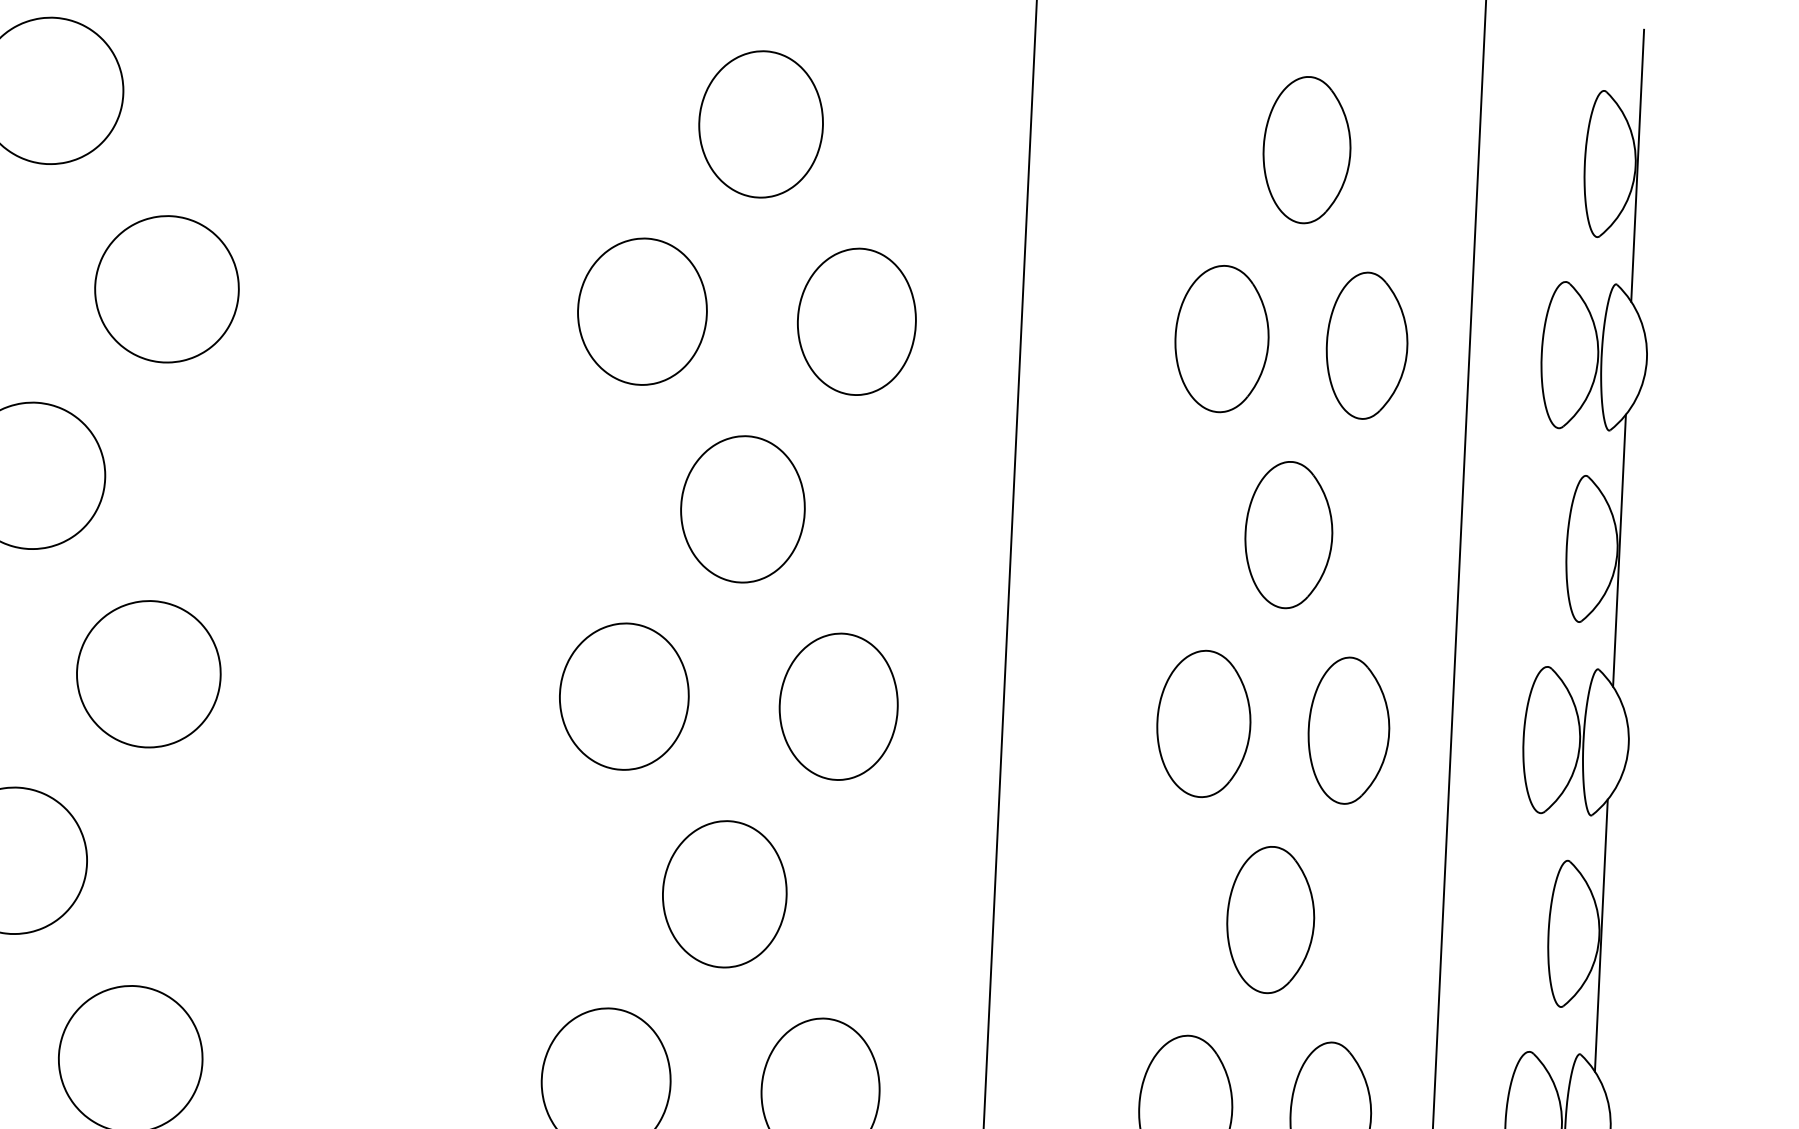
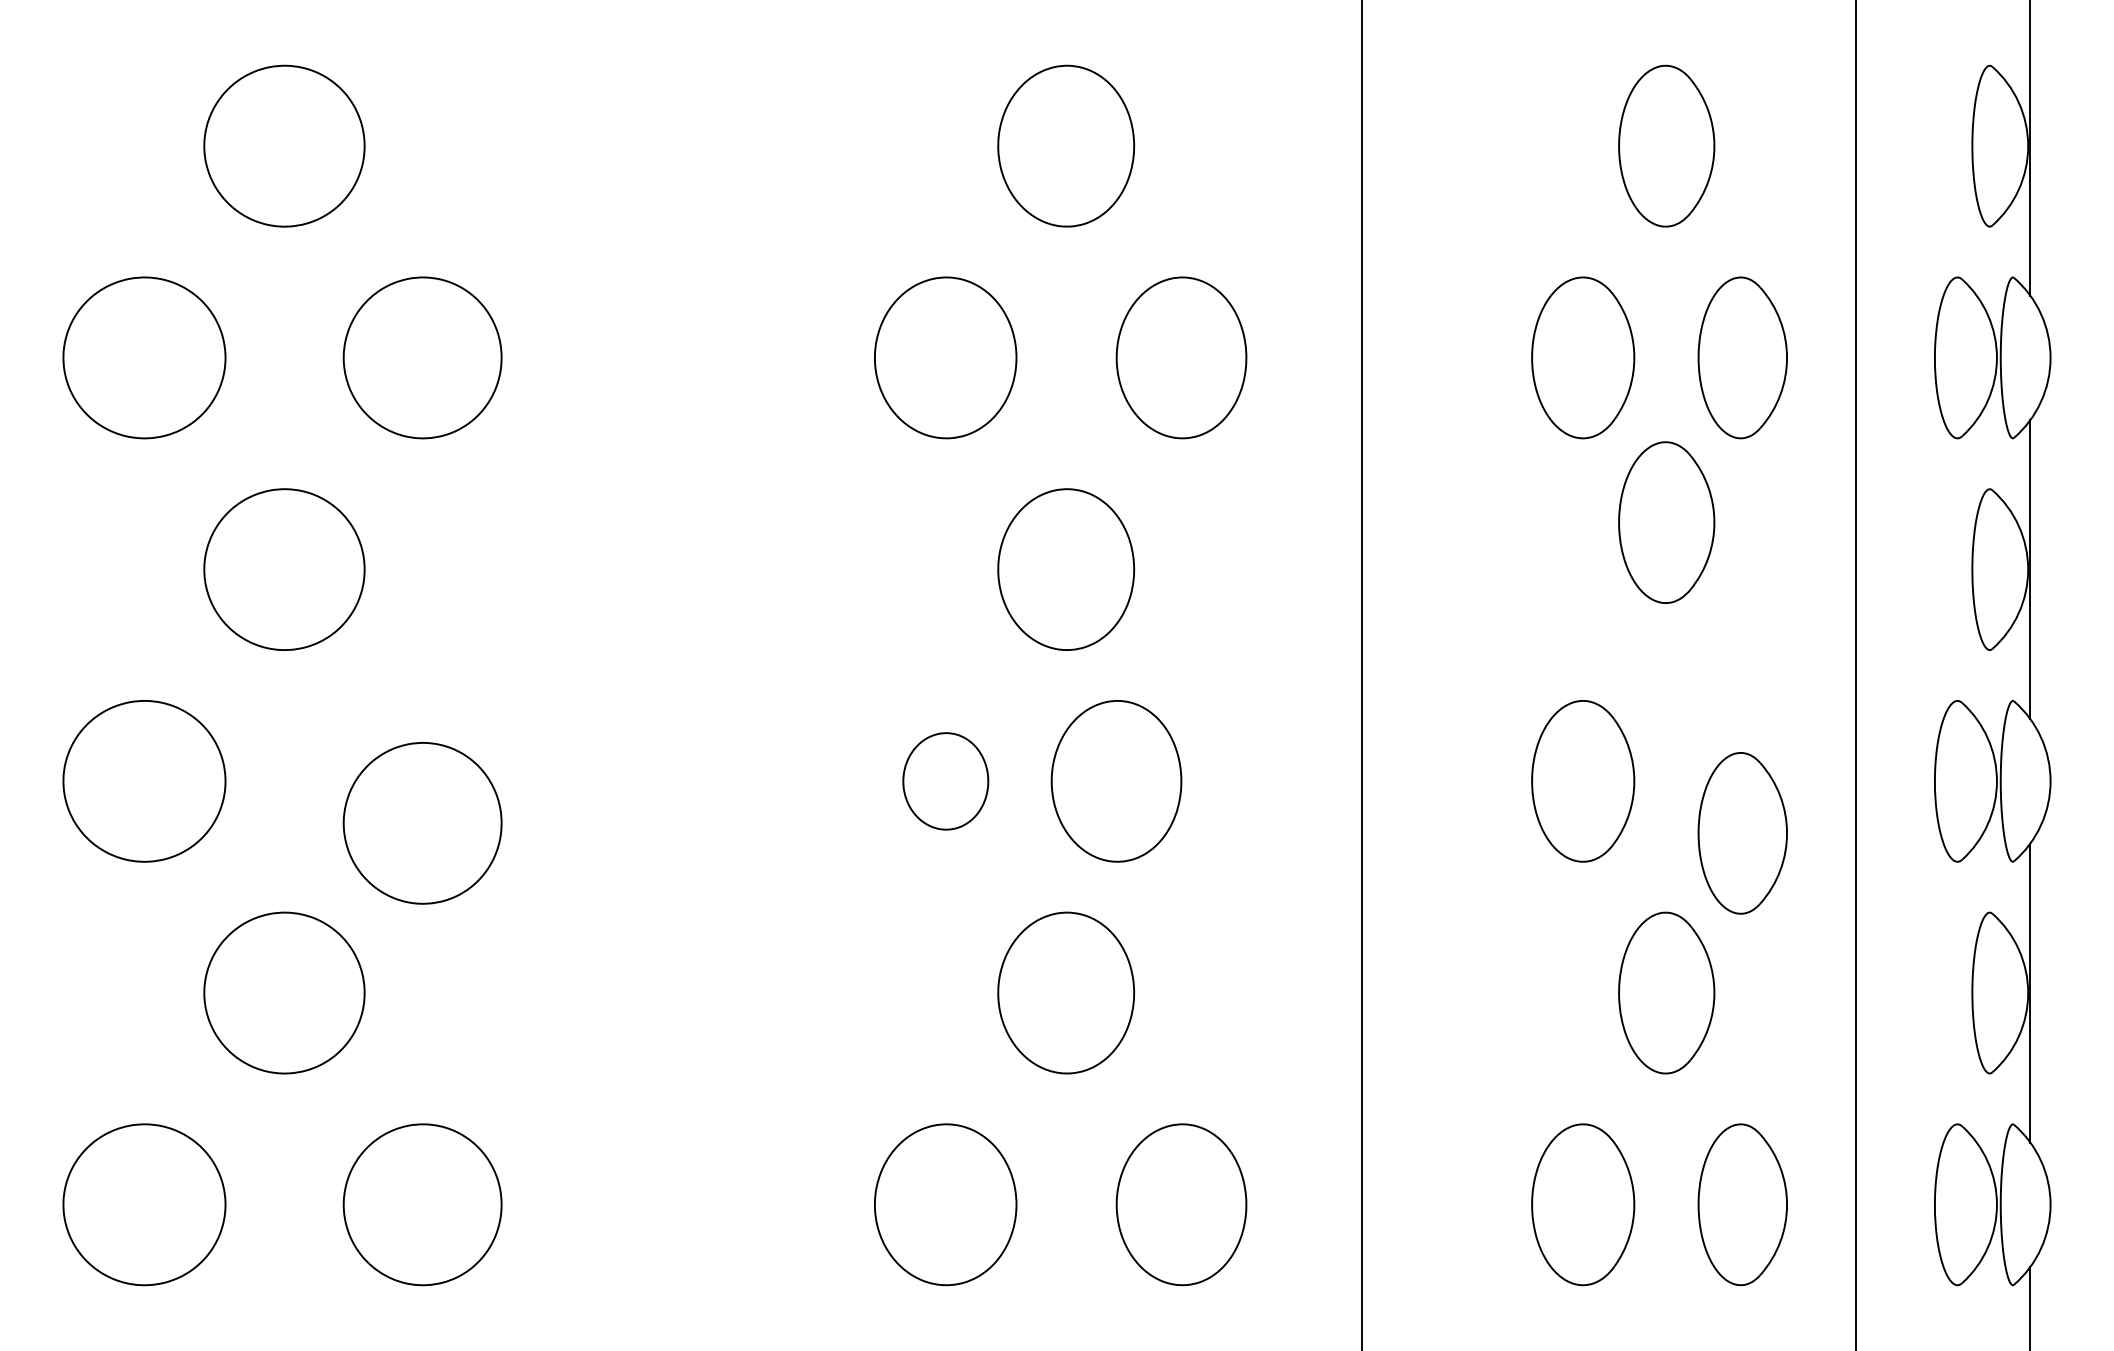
part: (1288, 534) -> (1666, 522), moved
part: (148, 674) -> (422, 823), moved
part: (624, 696) -> (945, 781), size x0.6
part: (838, 706) -> (1116, 781), moved
part: (1348, 730) -> (1742, 833), moved

